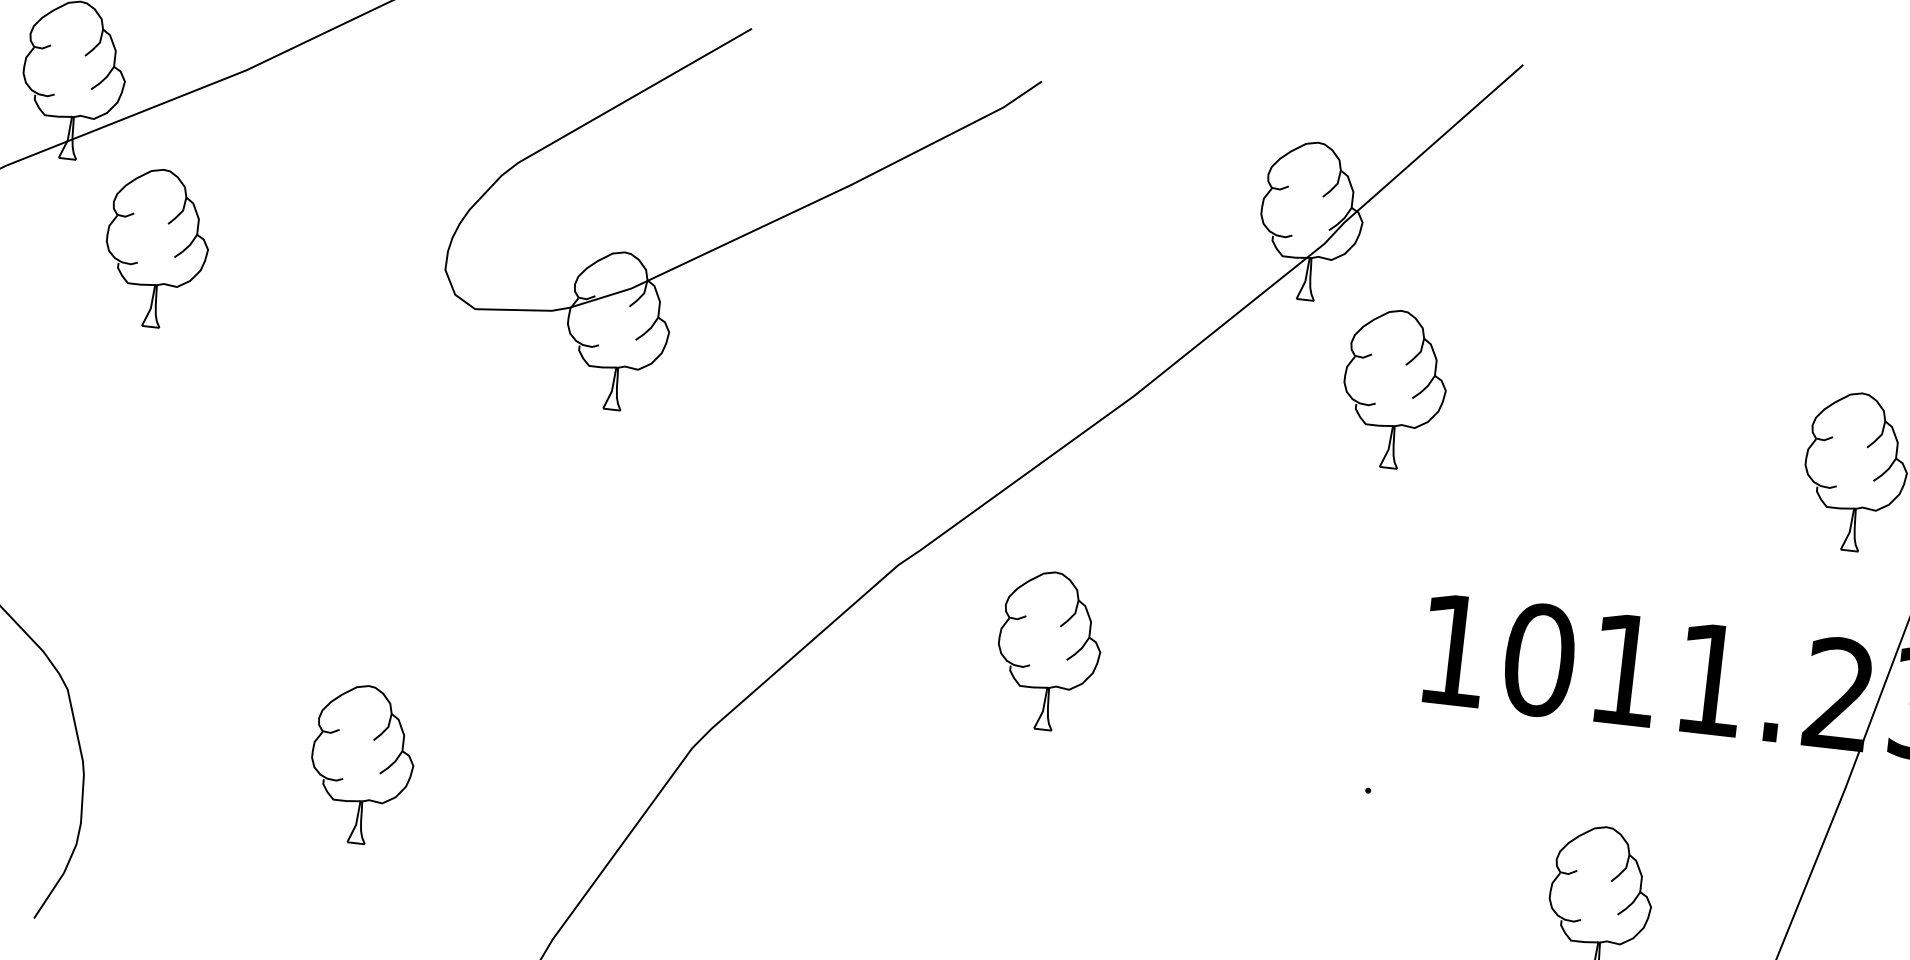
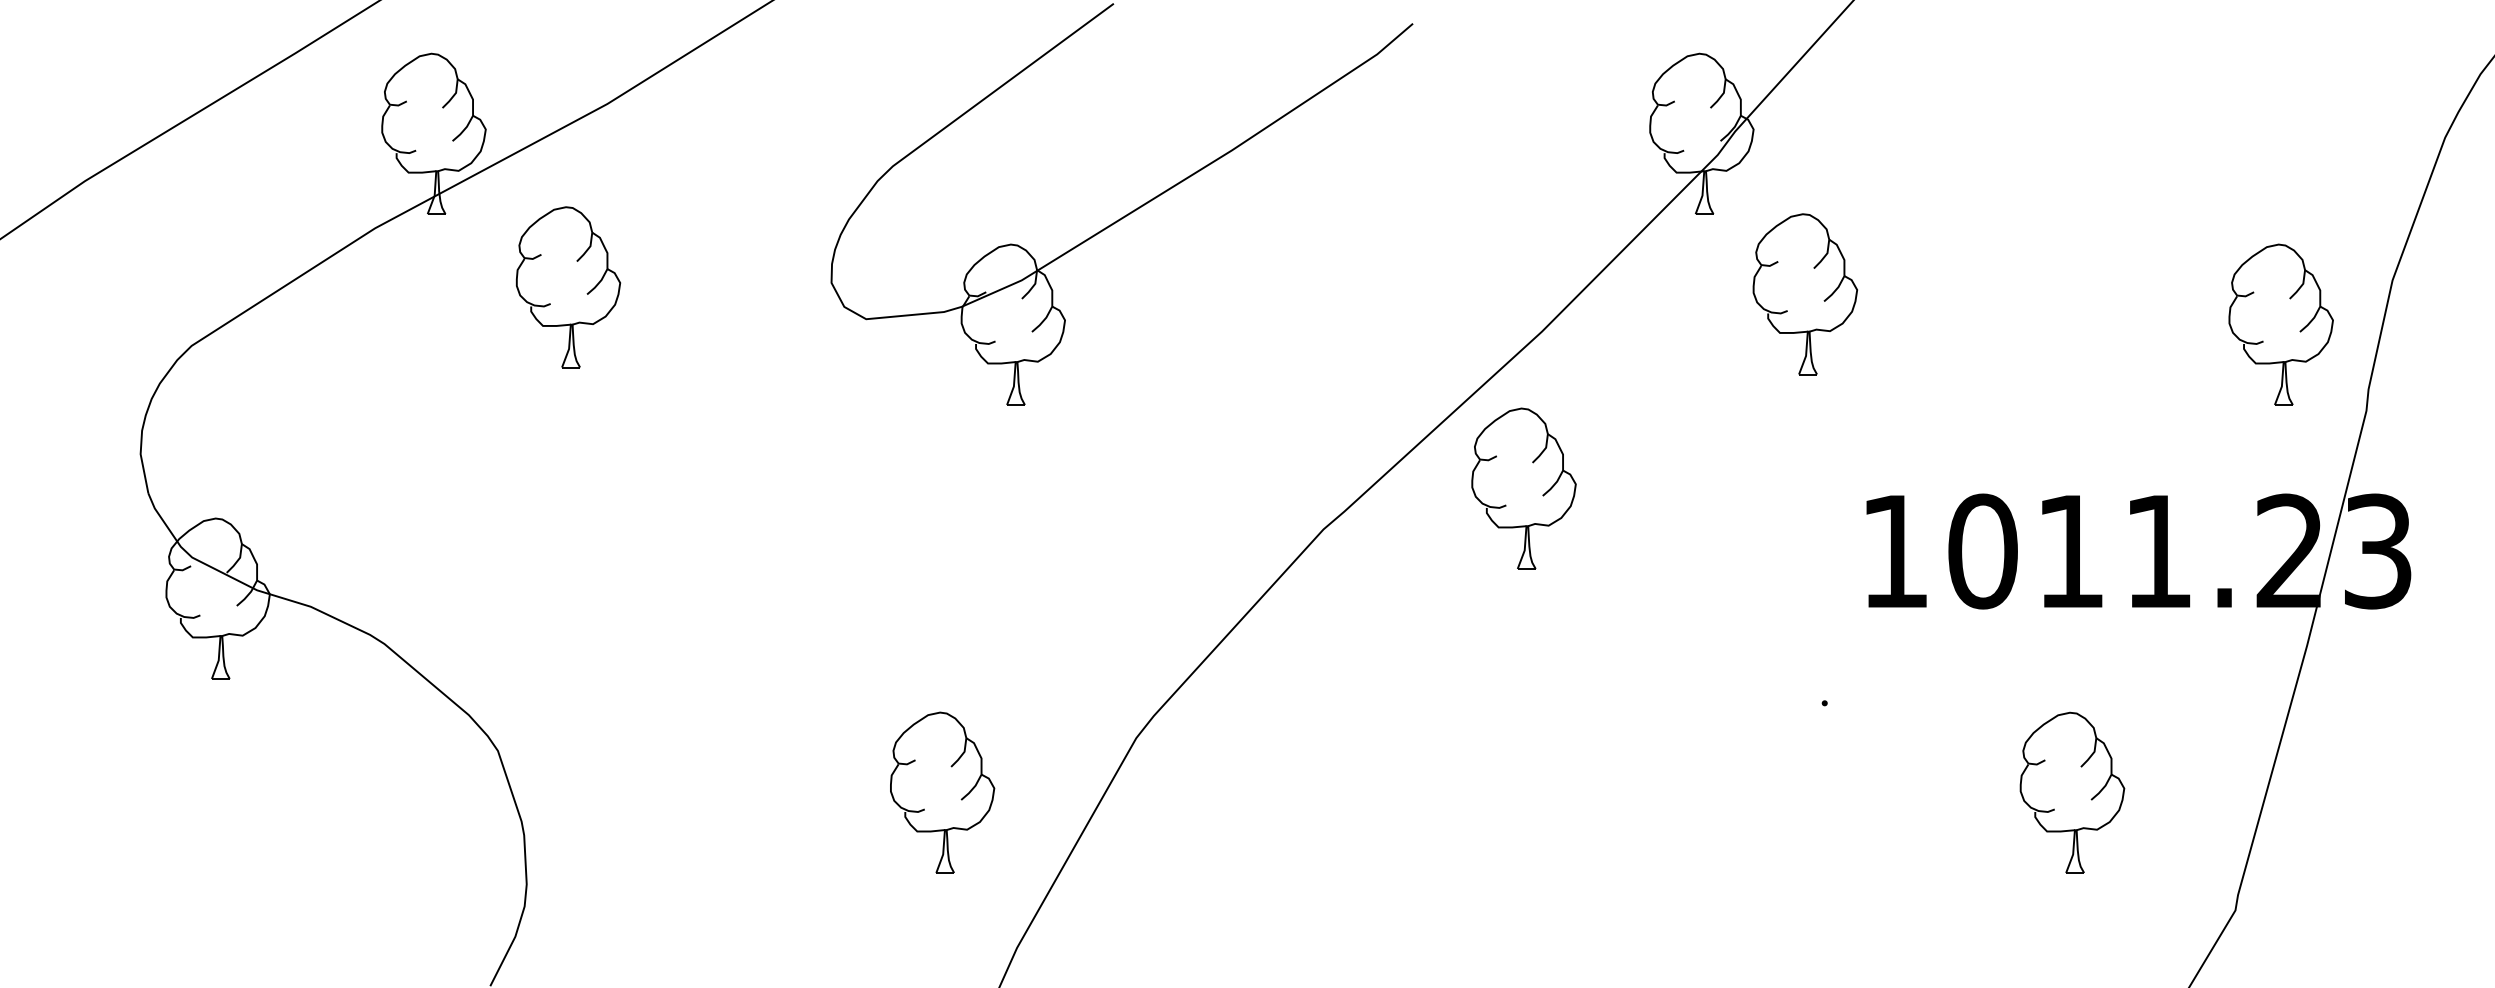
part: (157, 248) -> (568, 287), moved
part: (1048, 650) -> (1523, 488), moved
part: (362, 764) -> (942, 792), moved

